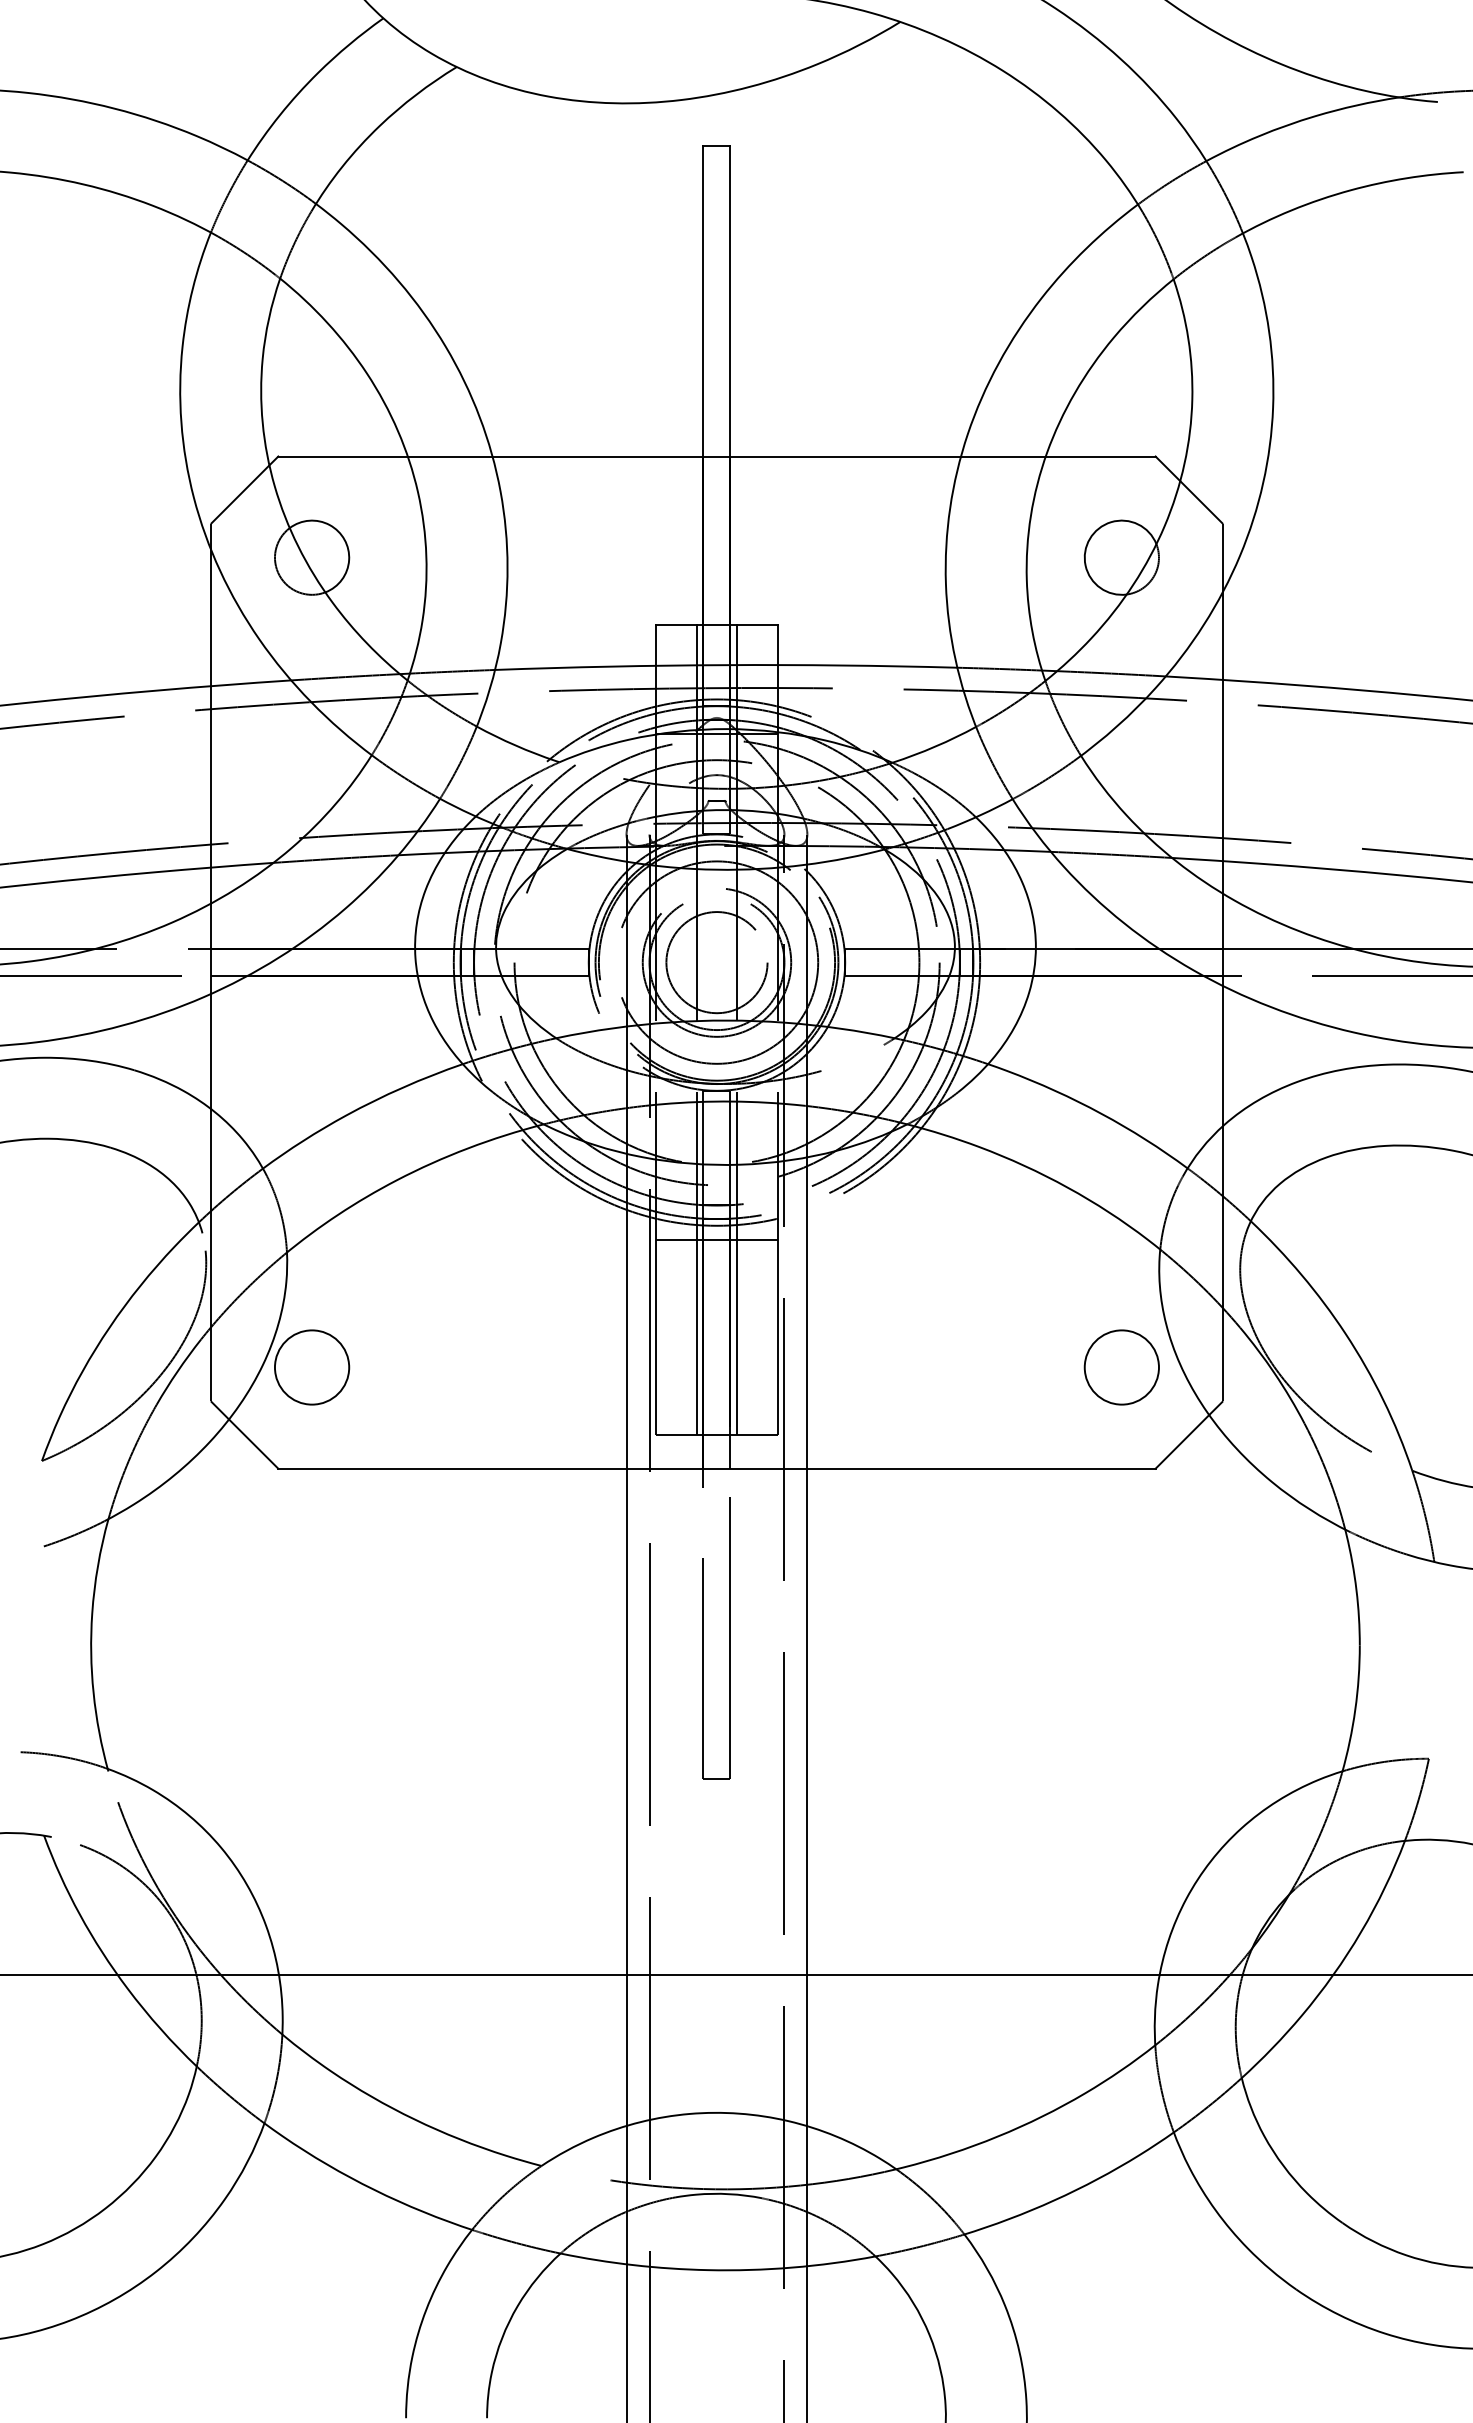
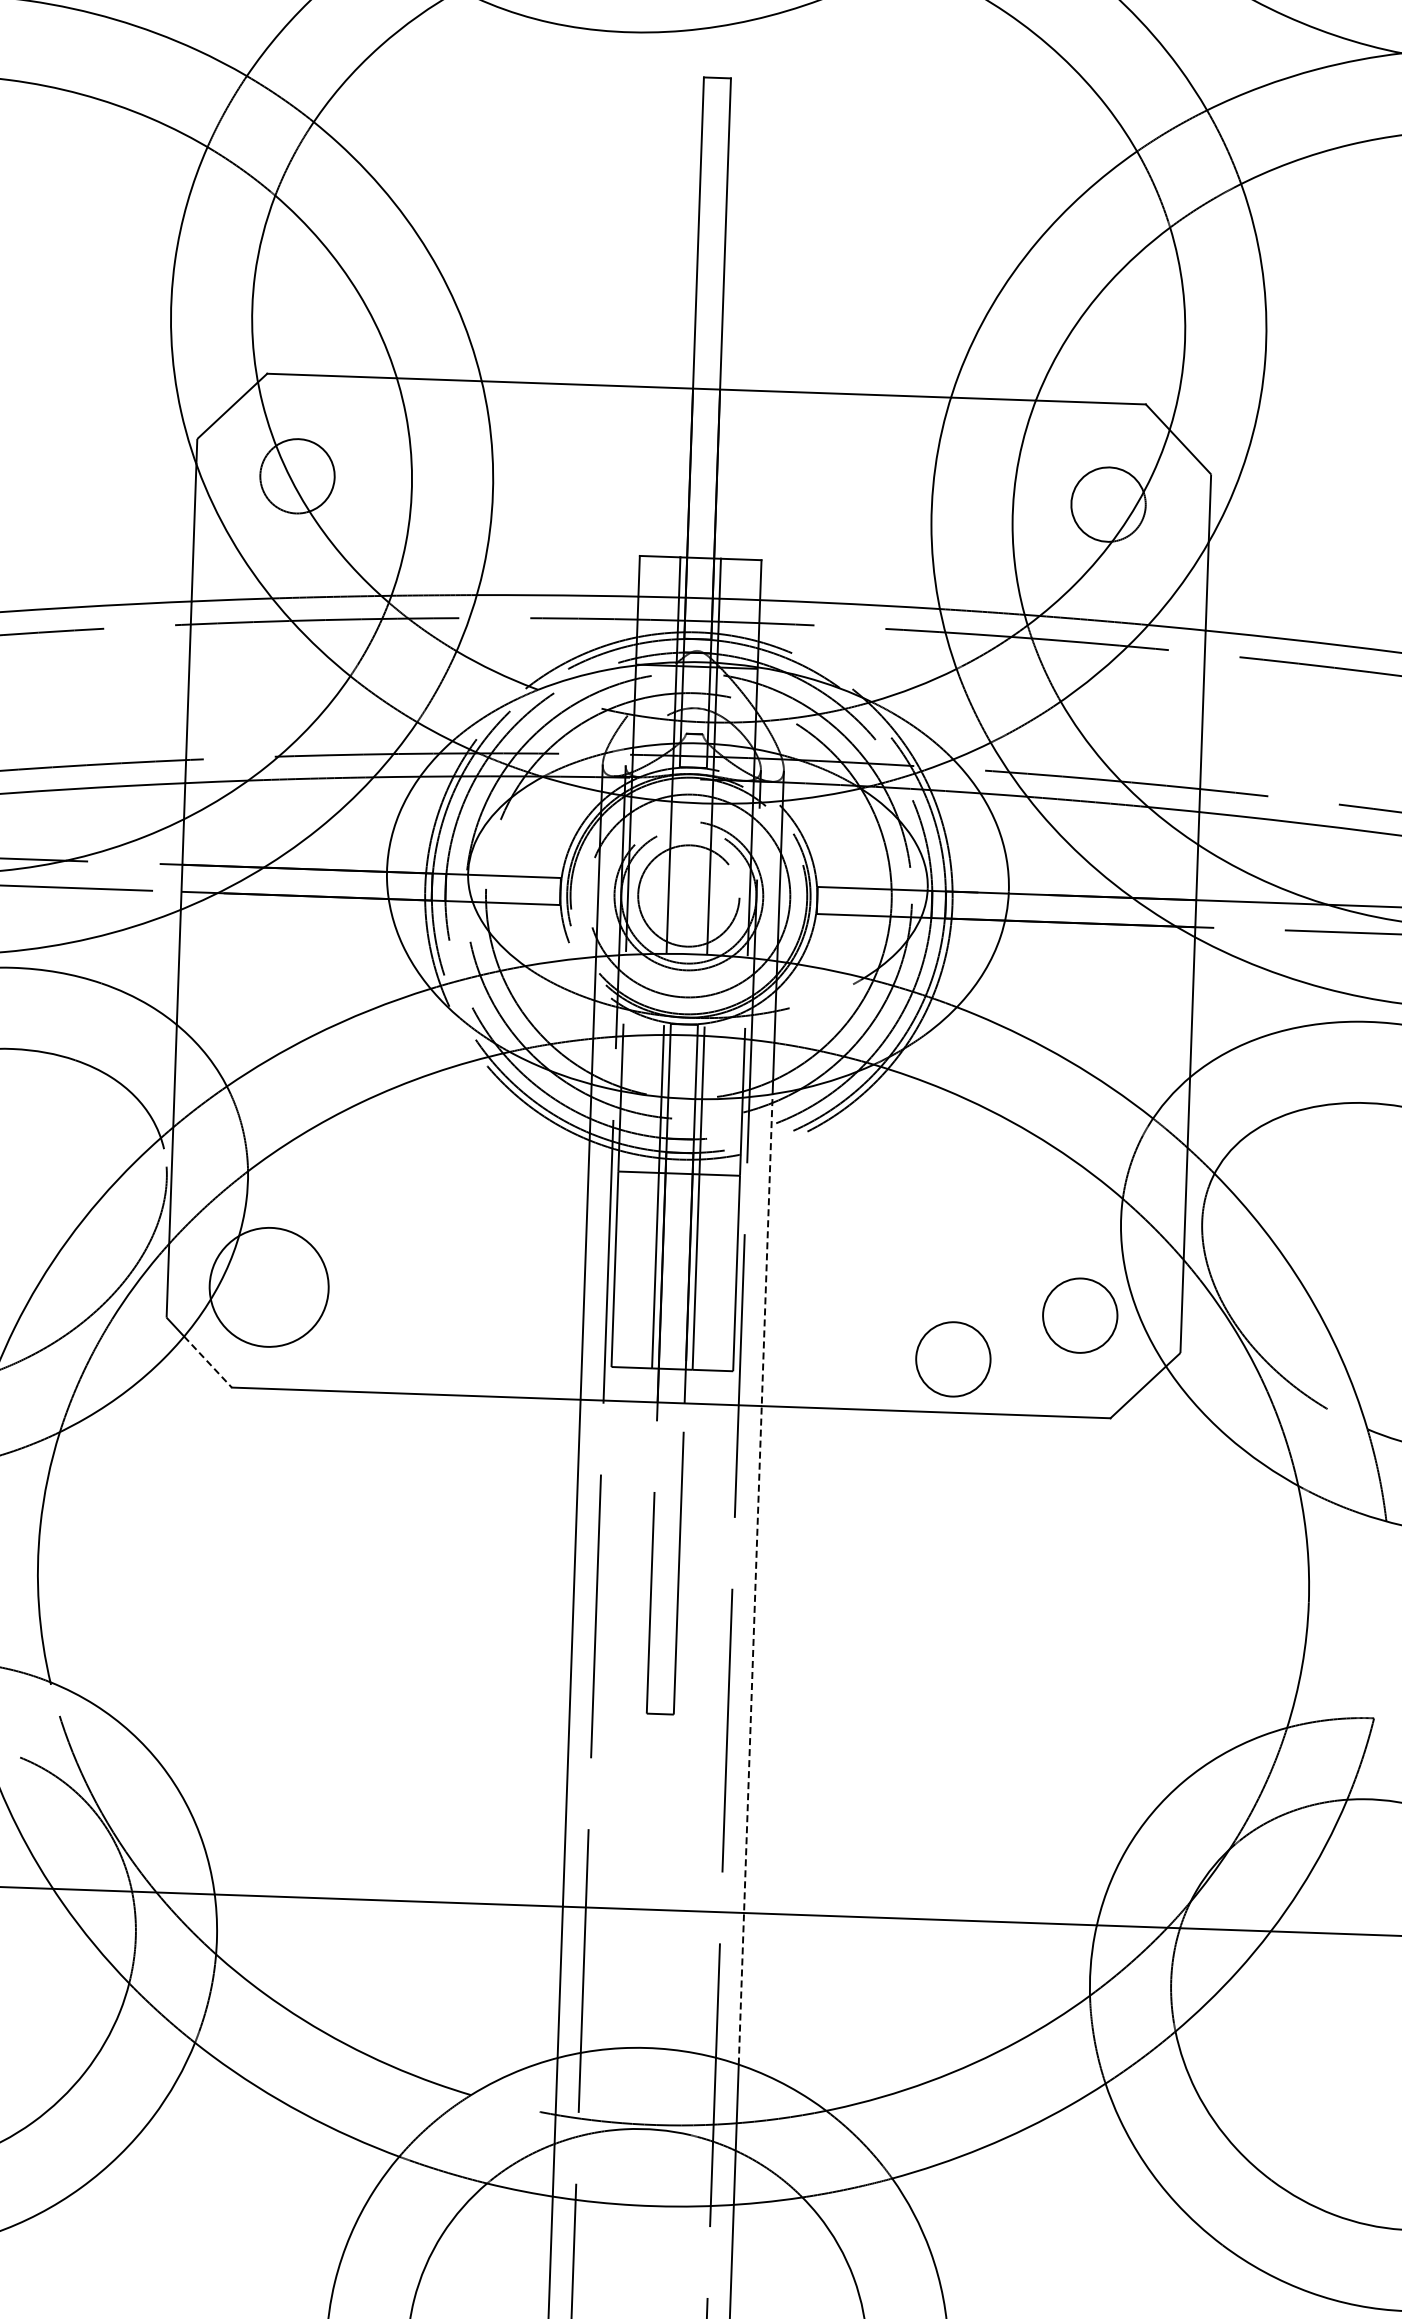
circle: (311, 1367) -> (268, 1287), size x1.6
circle: (996, 1415) -> (953, 1359), added
line: (253, 1444) -> (207, 1362), solid -> dashed
line: (807, 1641) -> (755, 1579), solid -> dashed

